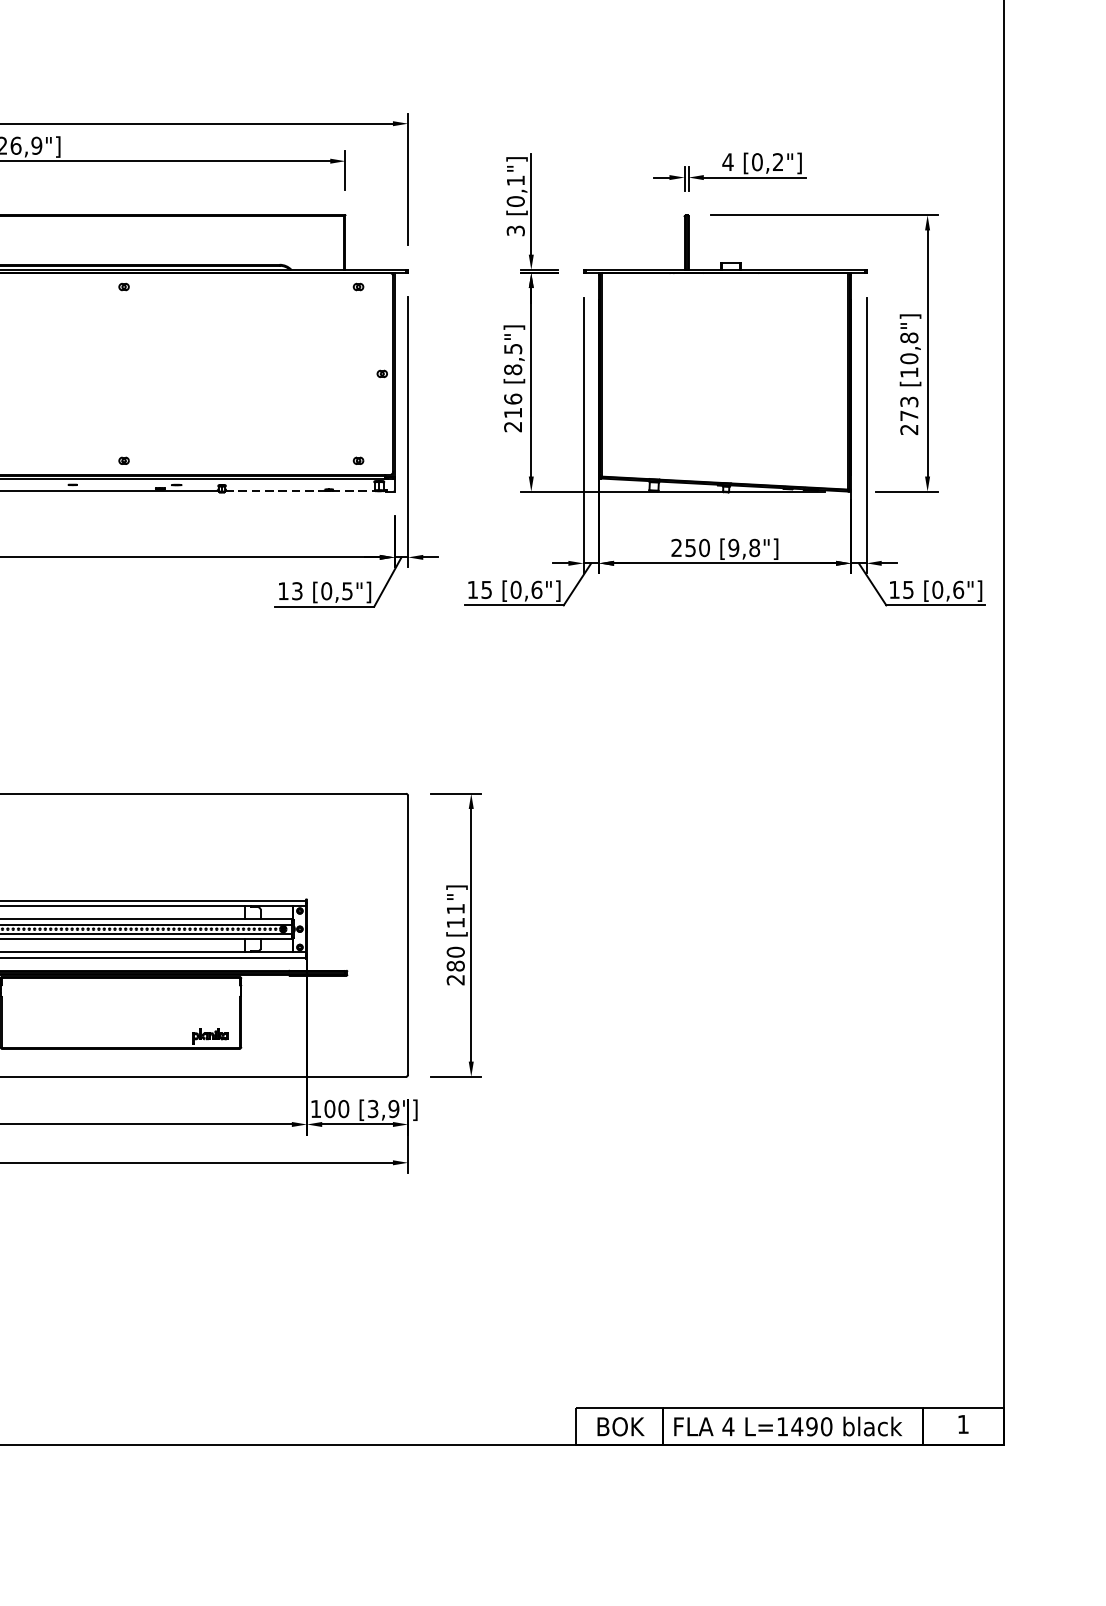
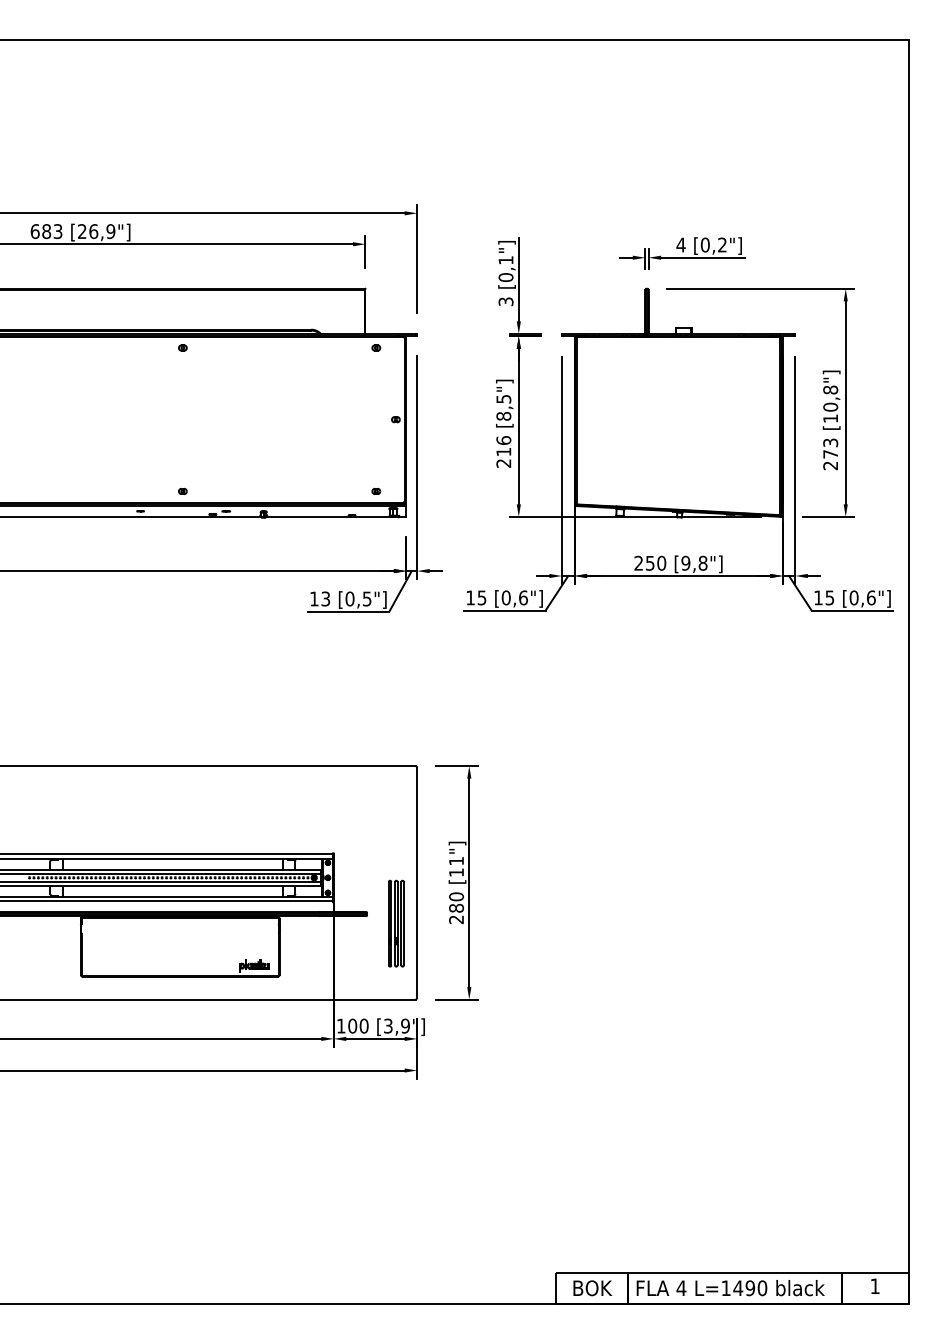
line: (305, 491) -> (332, 516), dashed -> solid
part: (383, 984) -> (396, 923), added

